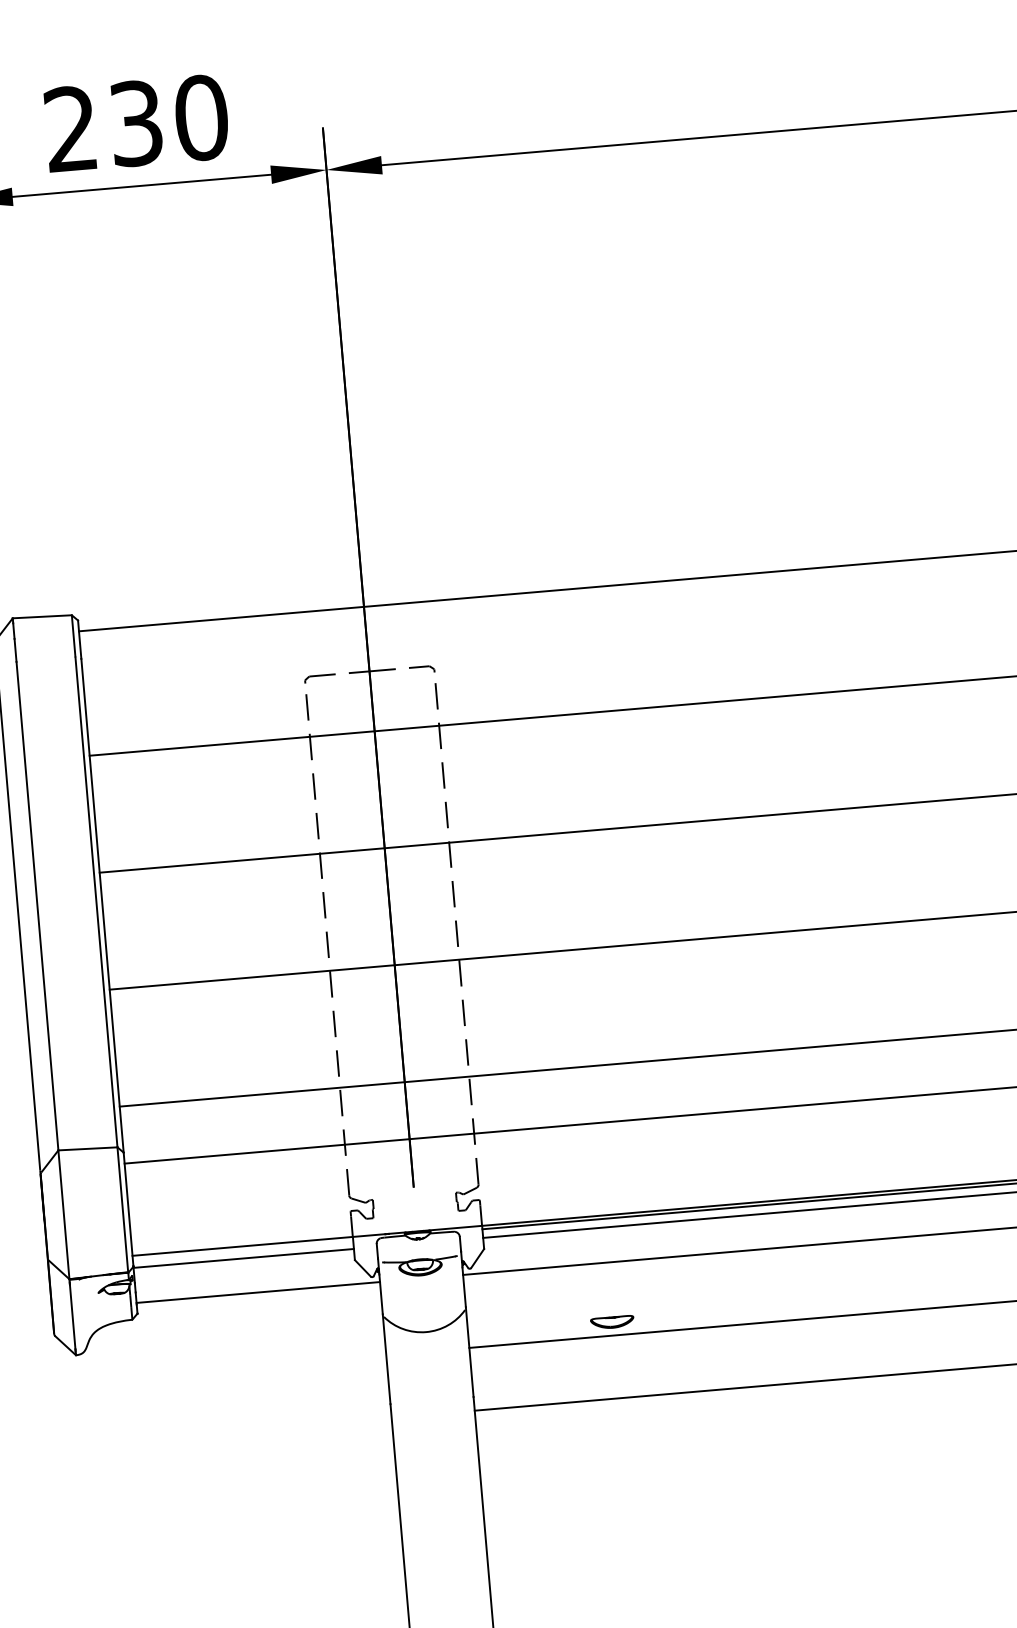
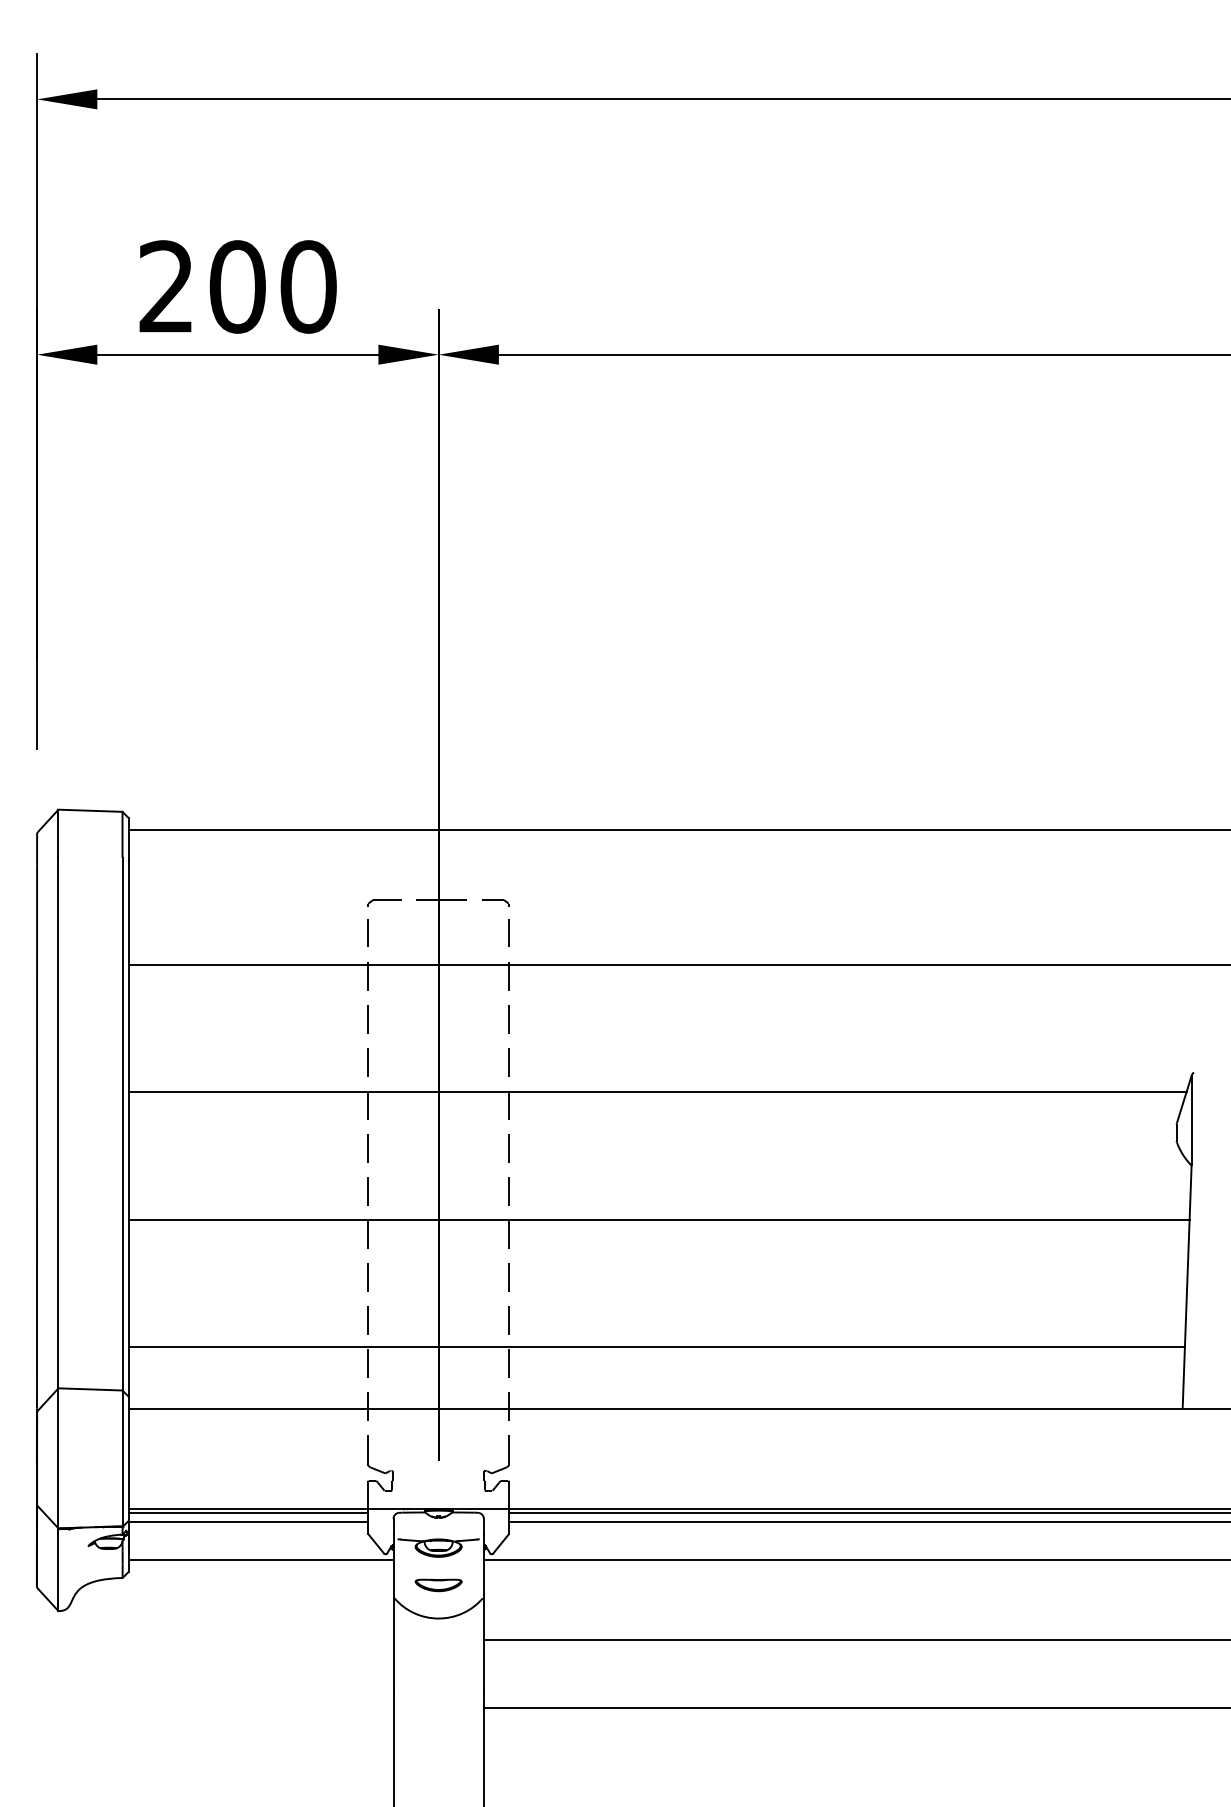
text: (136, 123) -> (237, 286), 230 -> 200
line: (242, 1249) -> (248, 1512), added
part: (612, 1322) -> (438, 1585), moved

